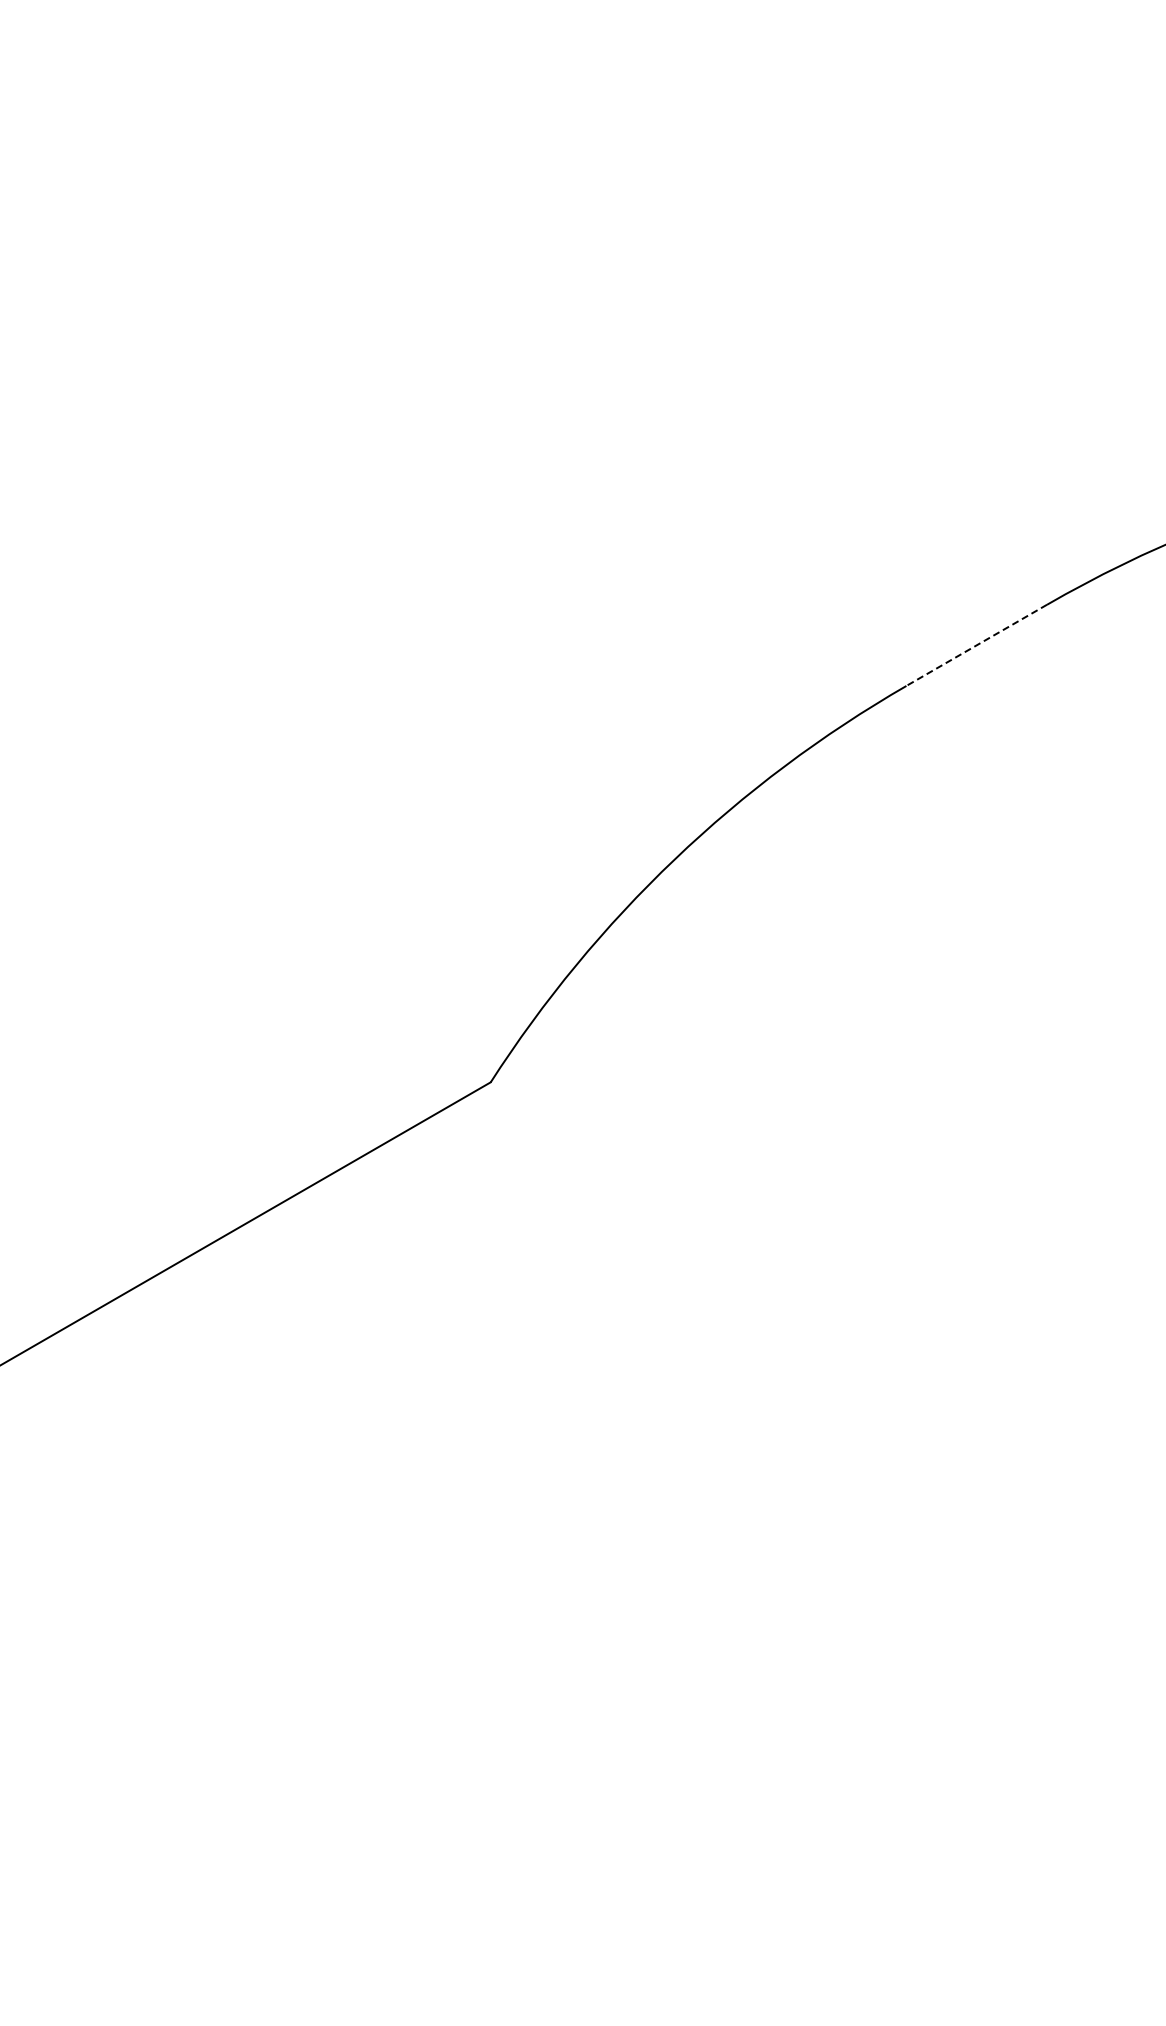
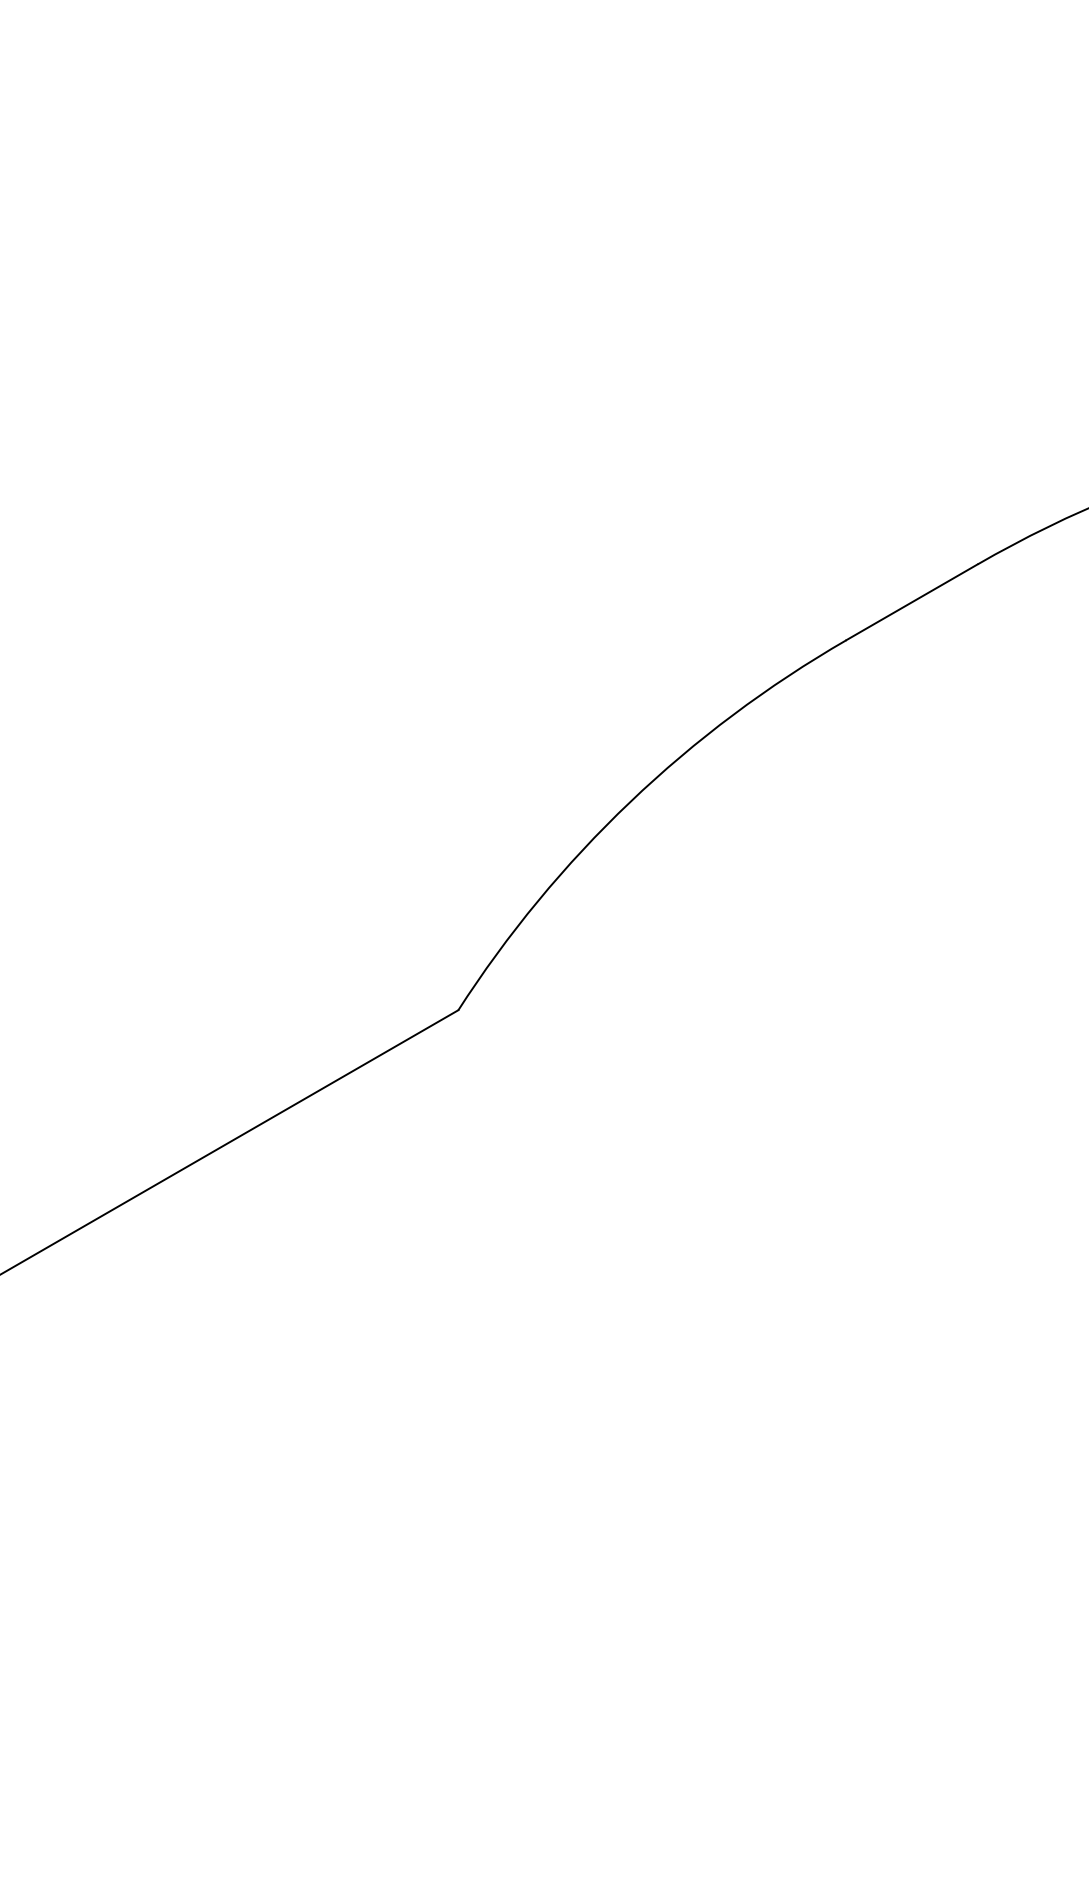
line: (976, 645) -> (911, 602), dashed -> solid

